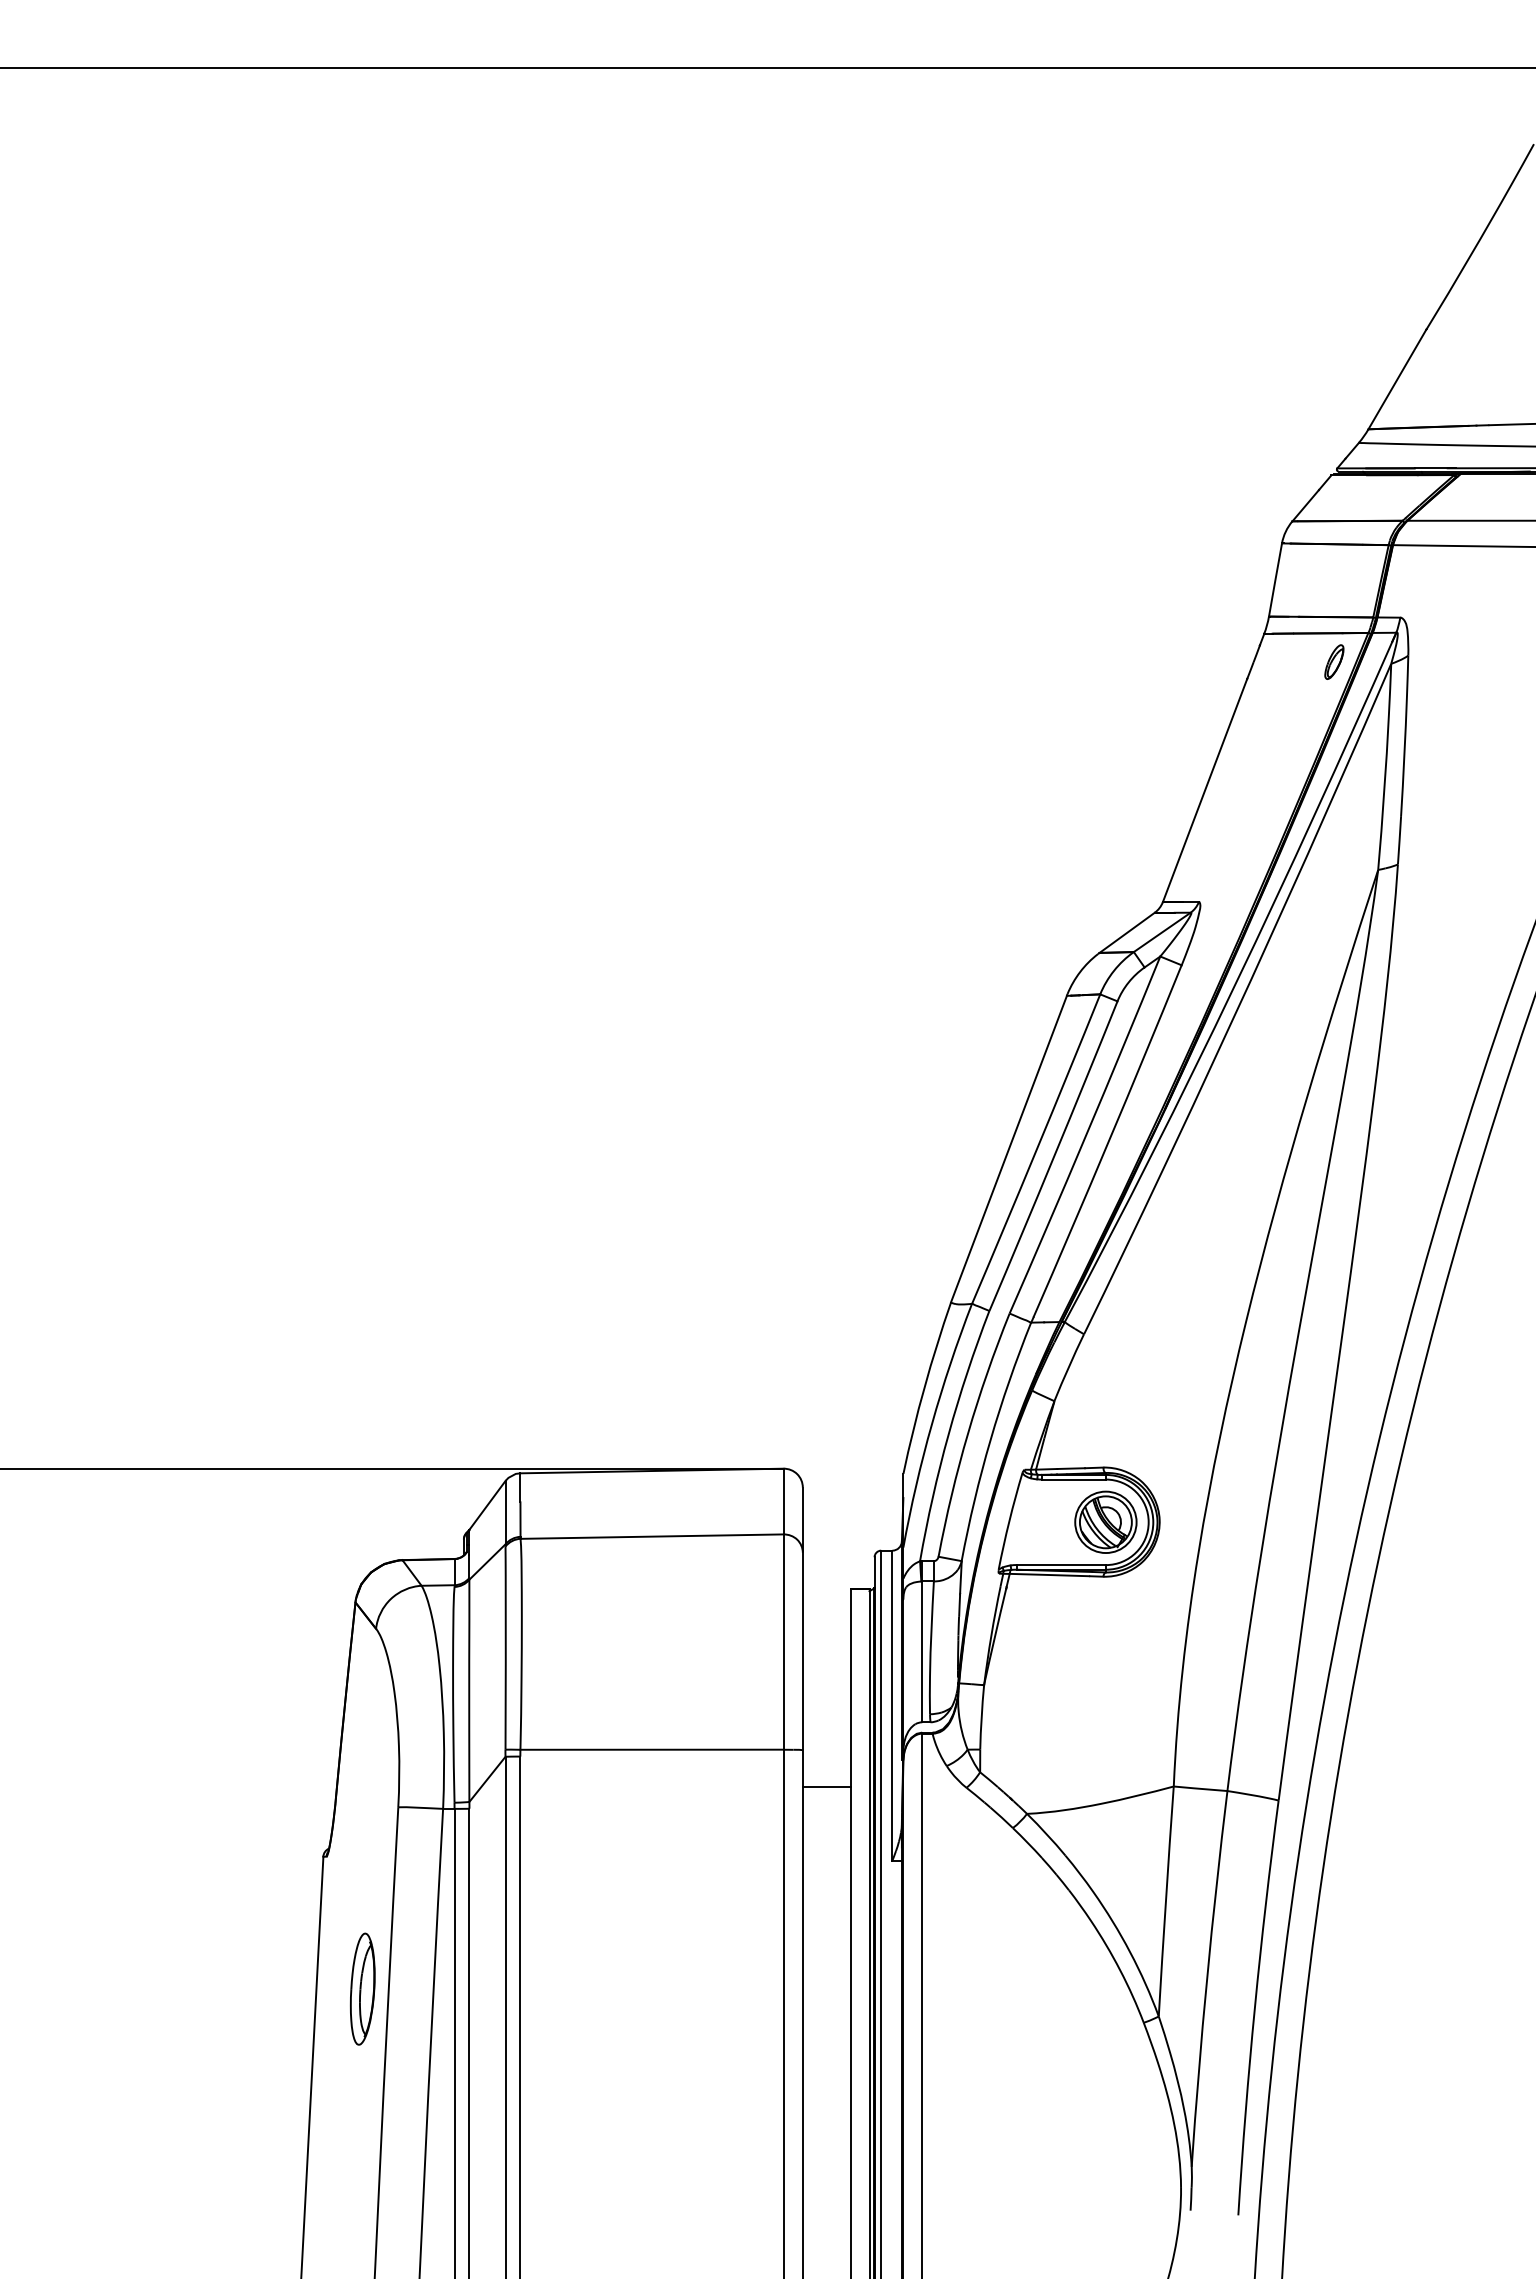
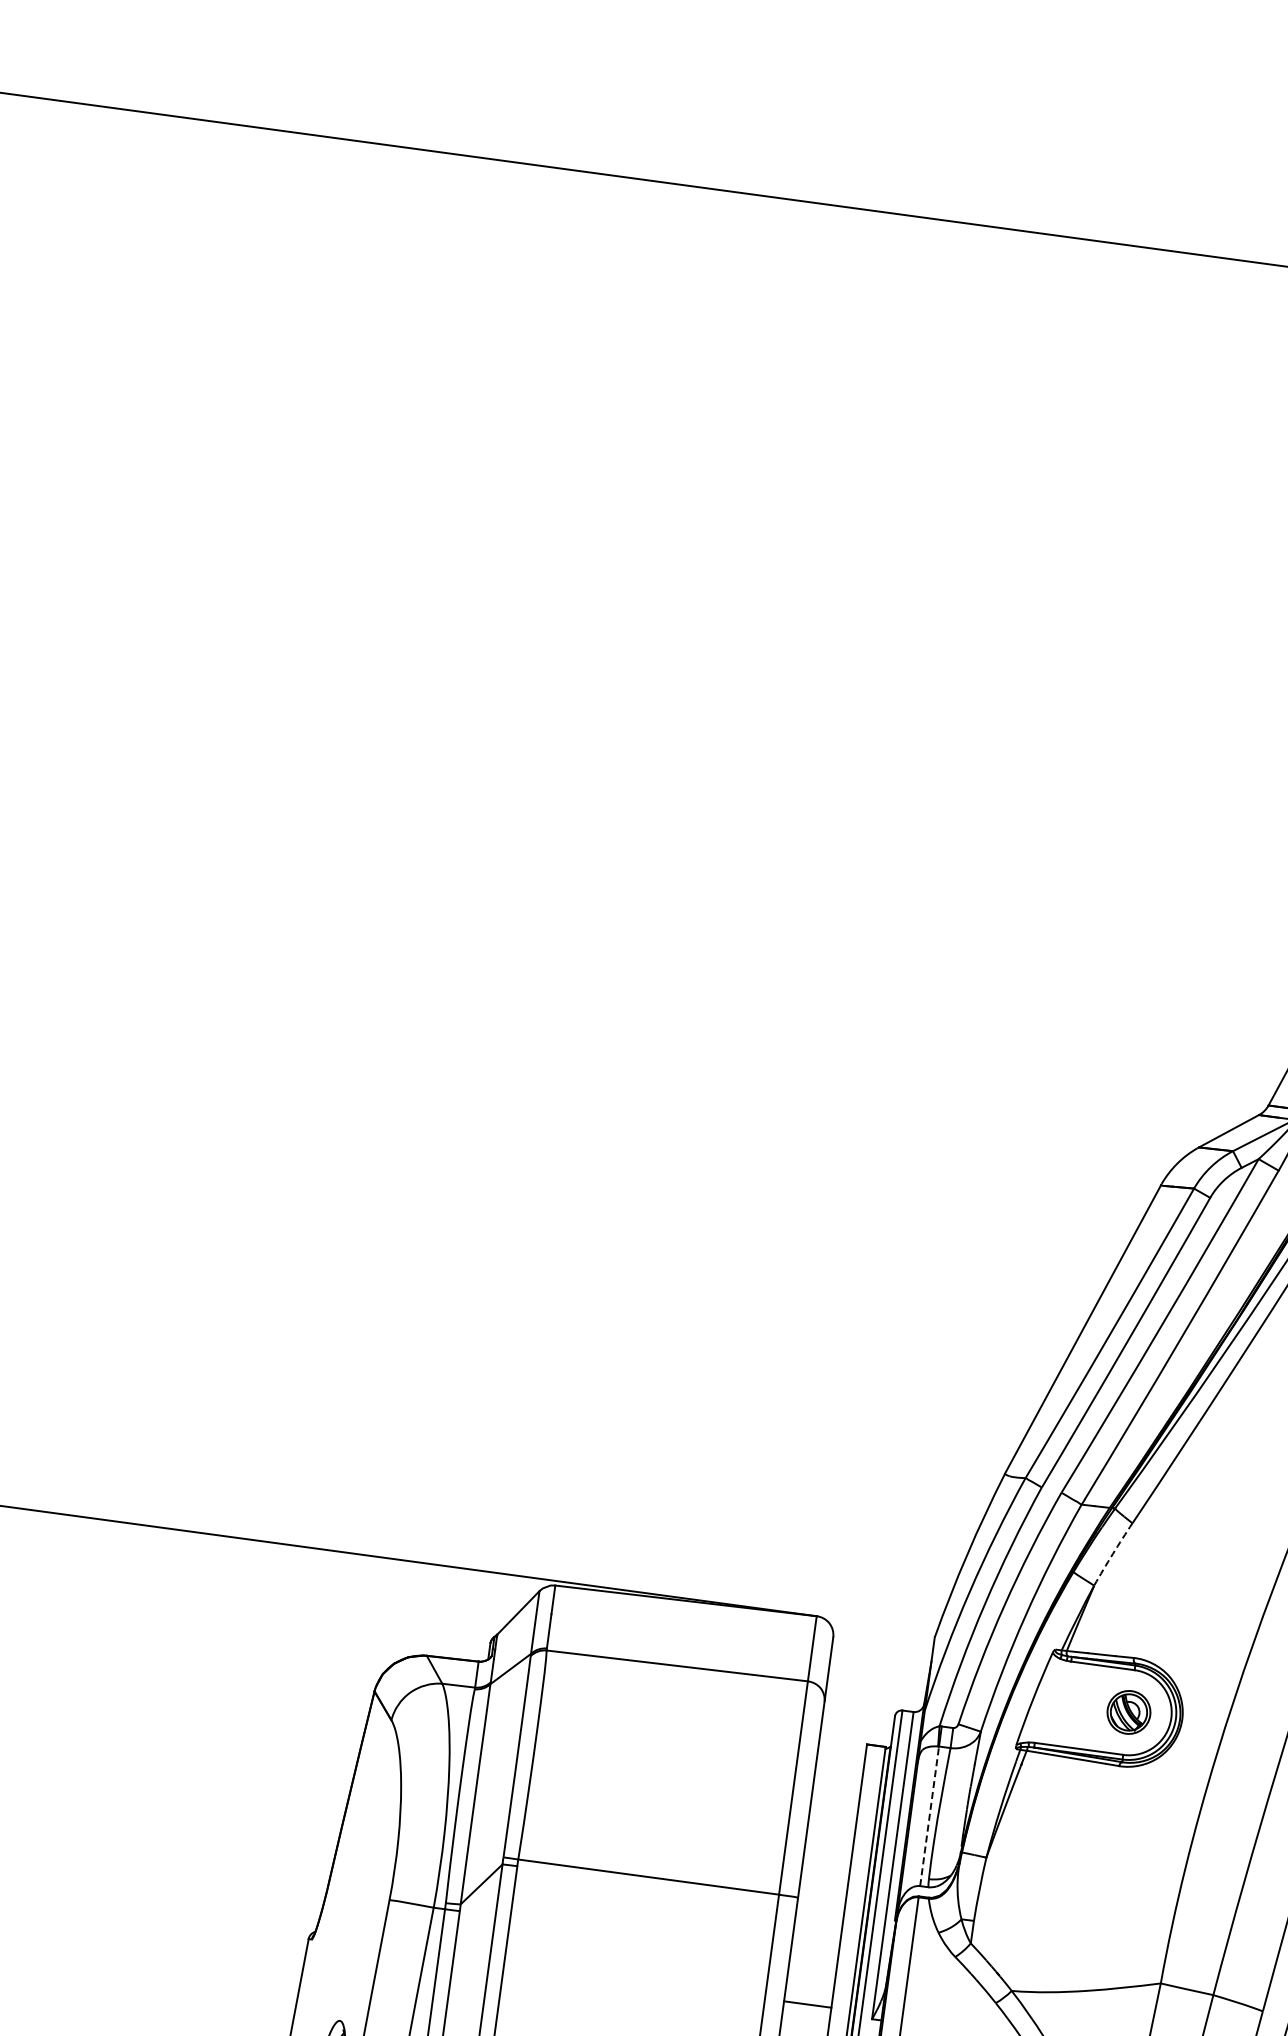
arc: (1068, 1367) -> (1112, 1554), solid -> dashed
part: (1105, 1521) -> (1128, 1711), size x0.7
line: (922, 1651) -> (929, 1815), solid -> dashed
line: (826, 1786) -> (807, 2004), moved

